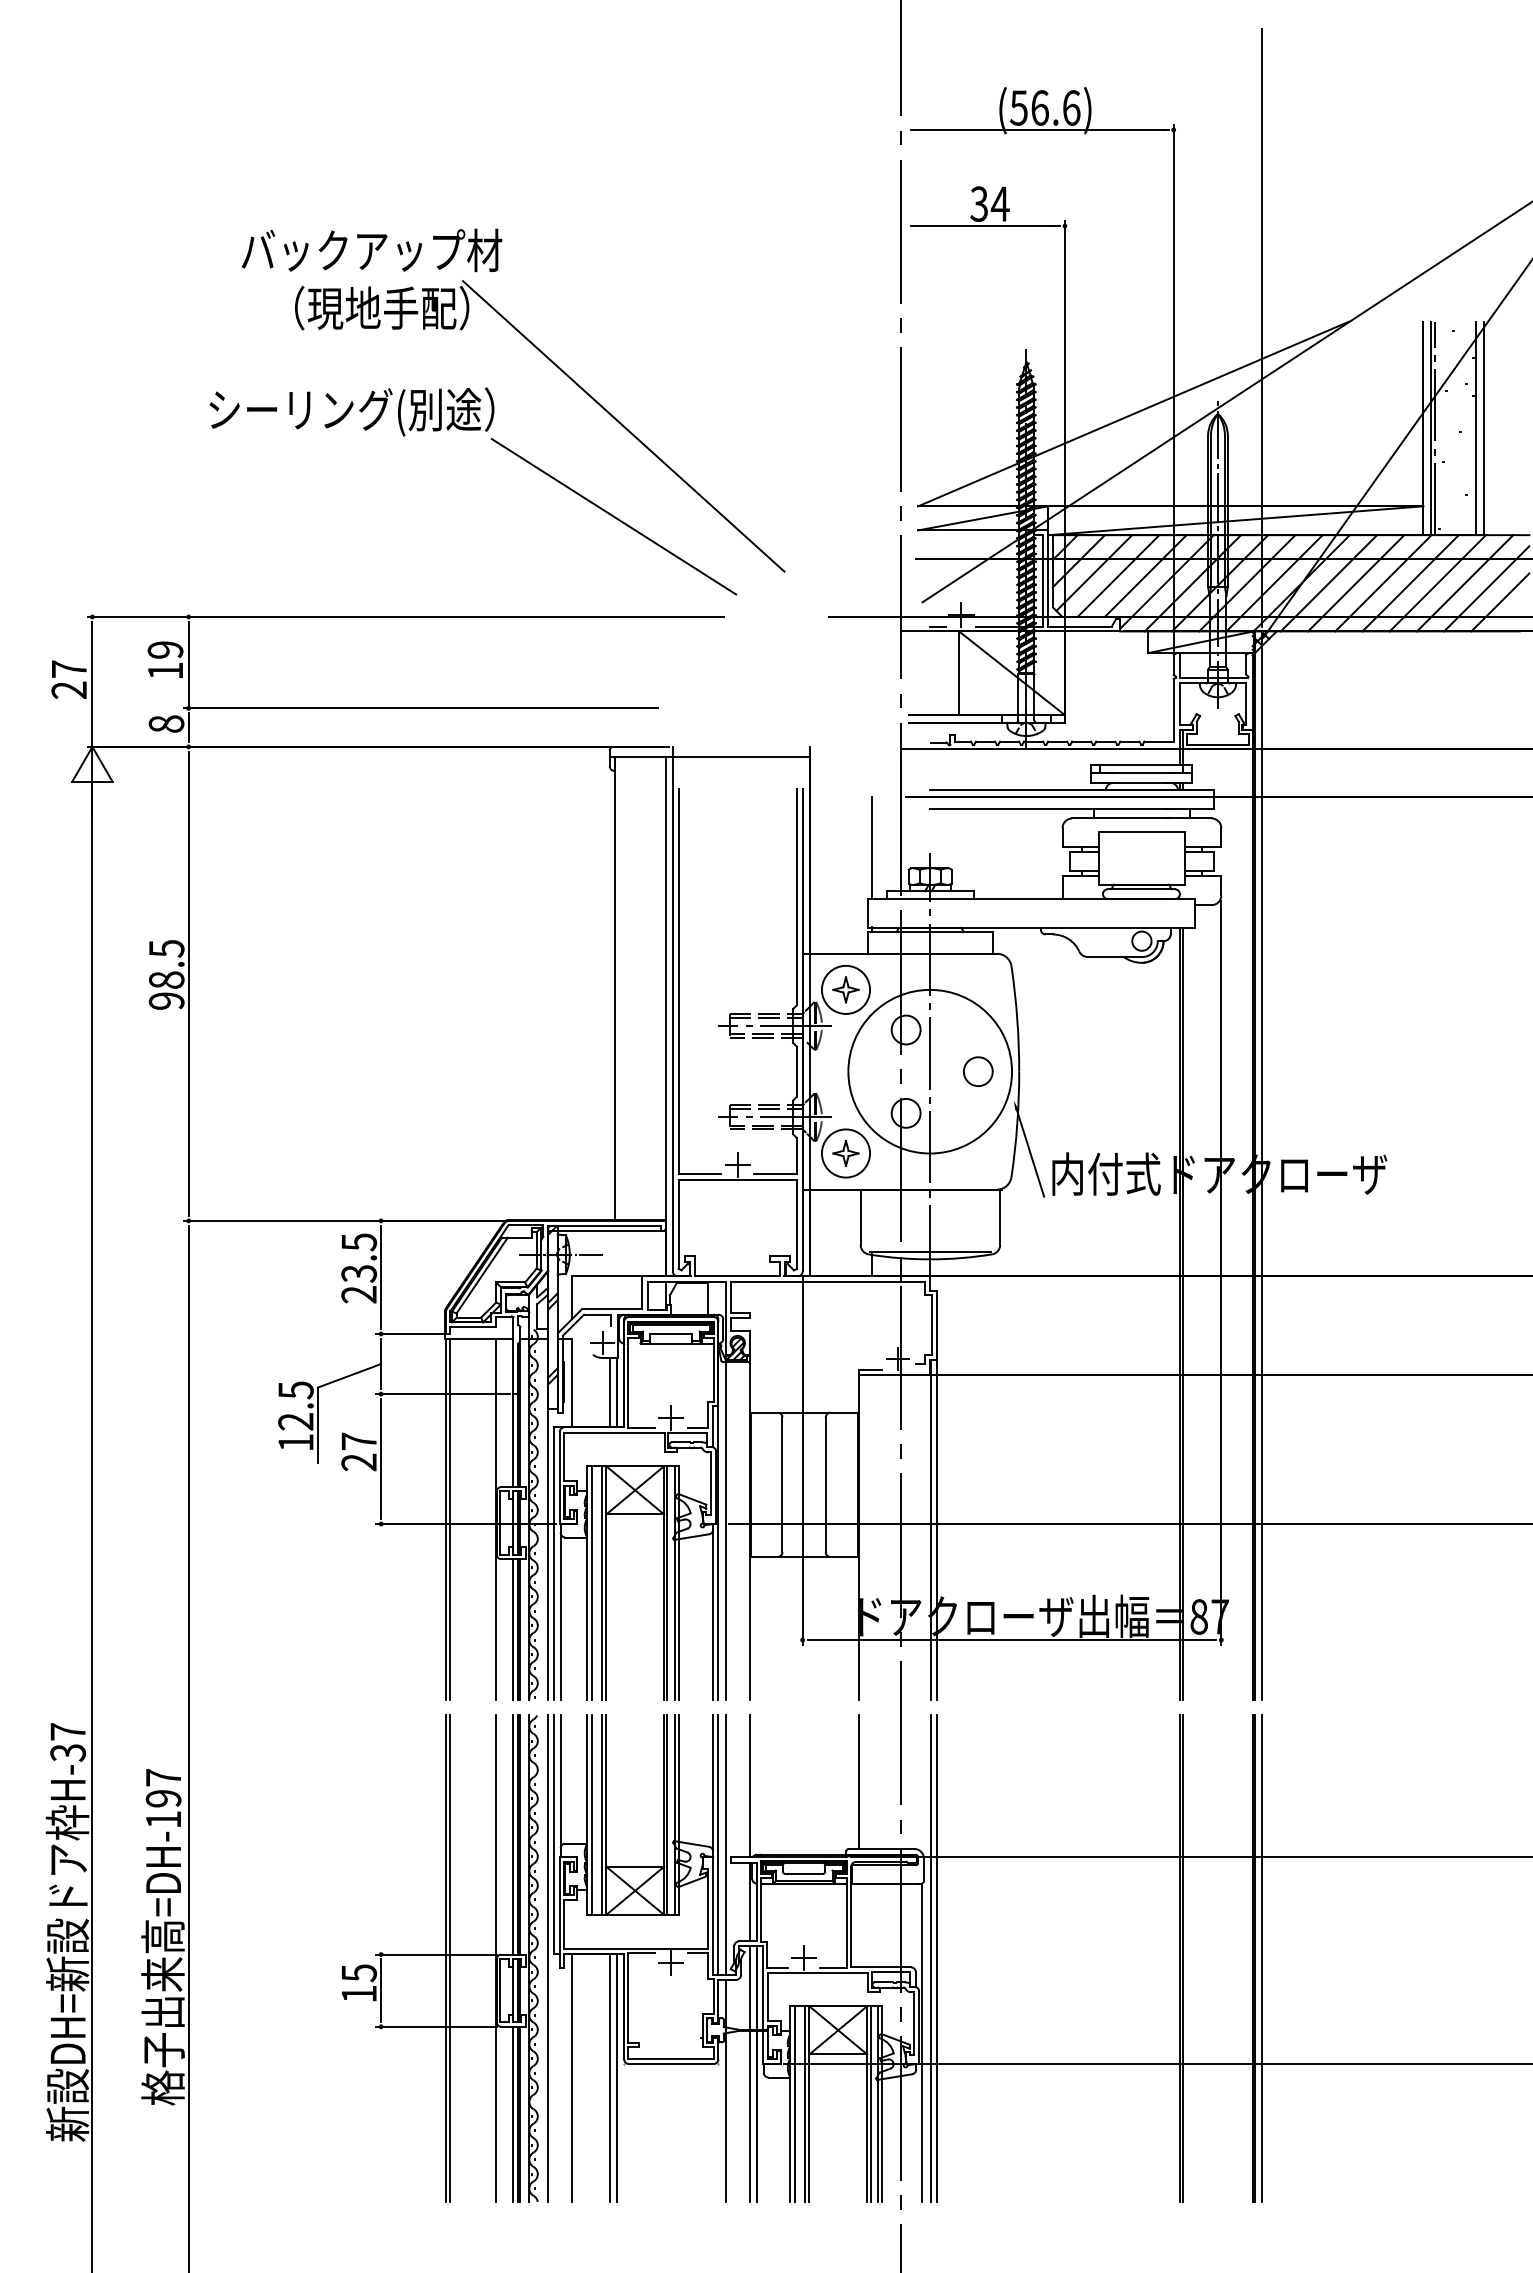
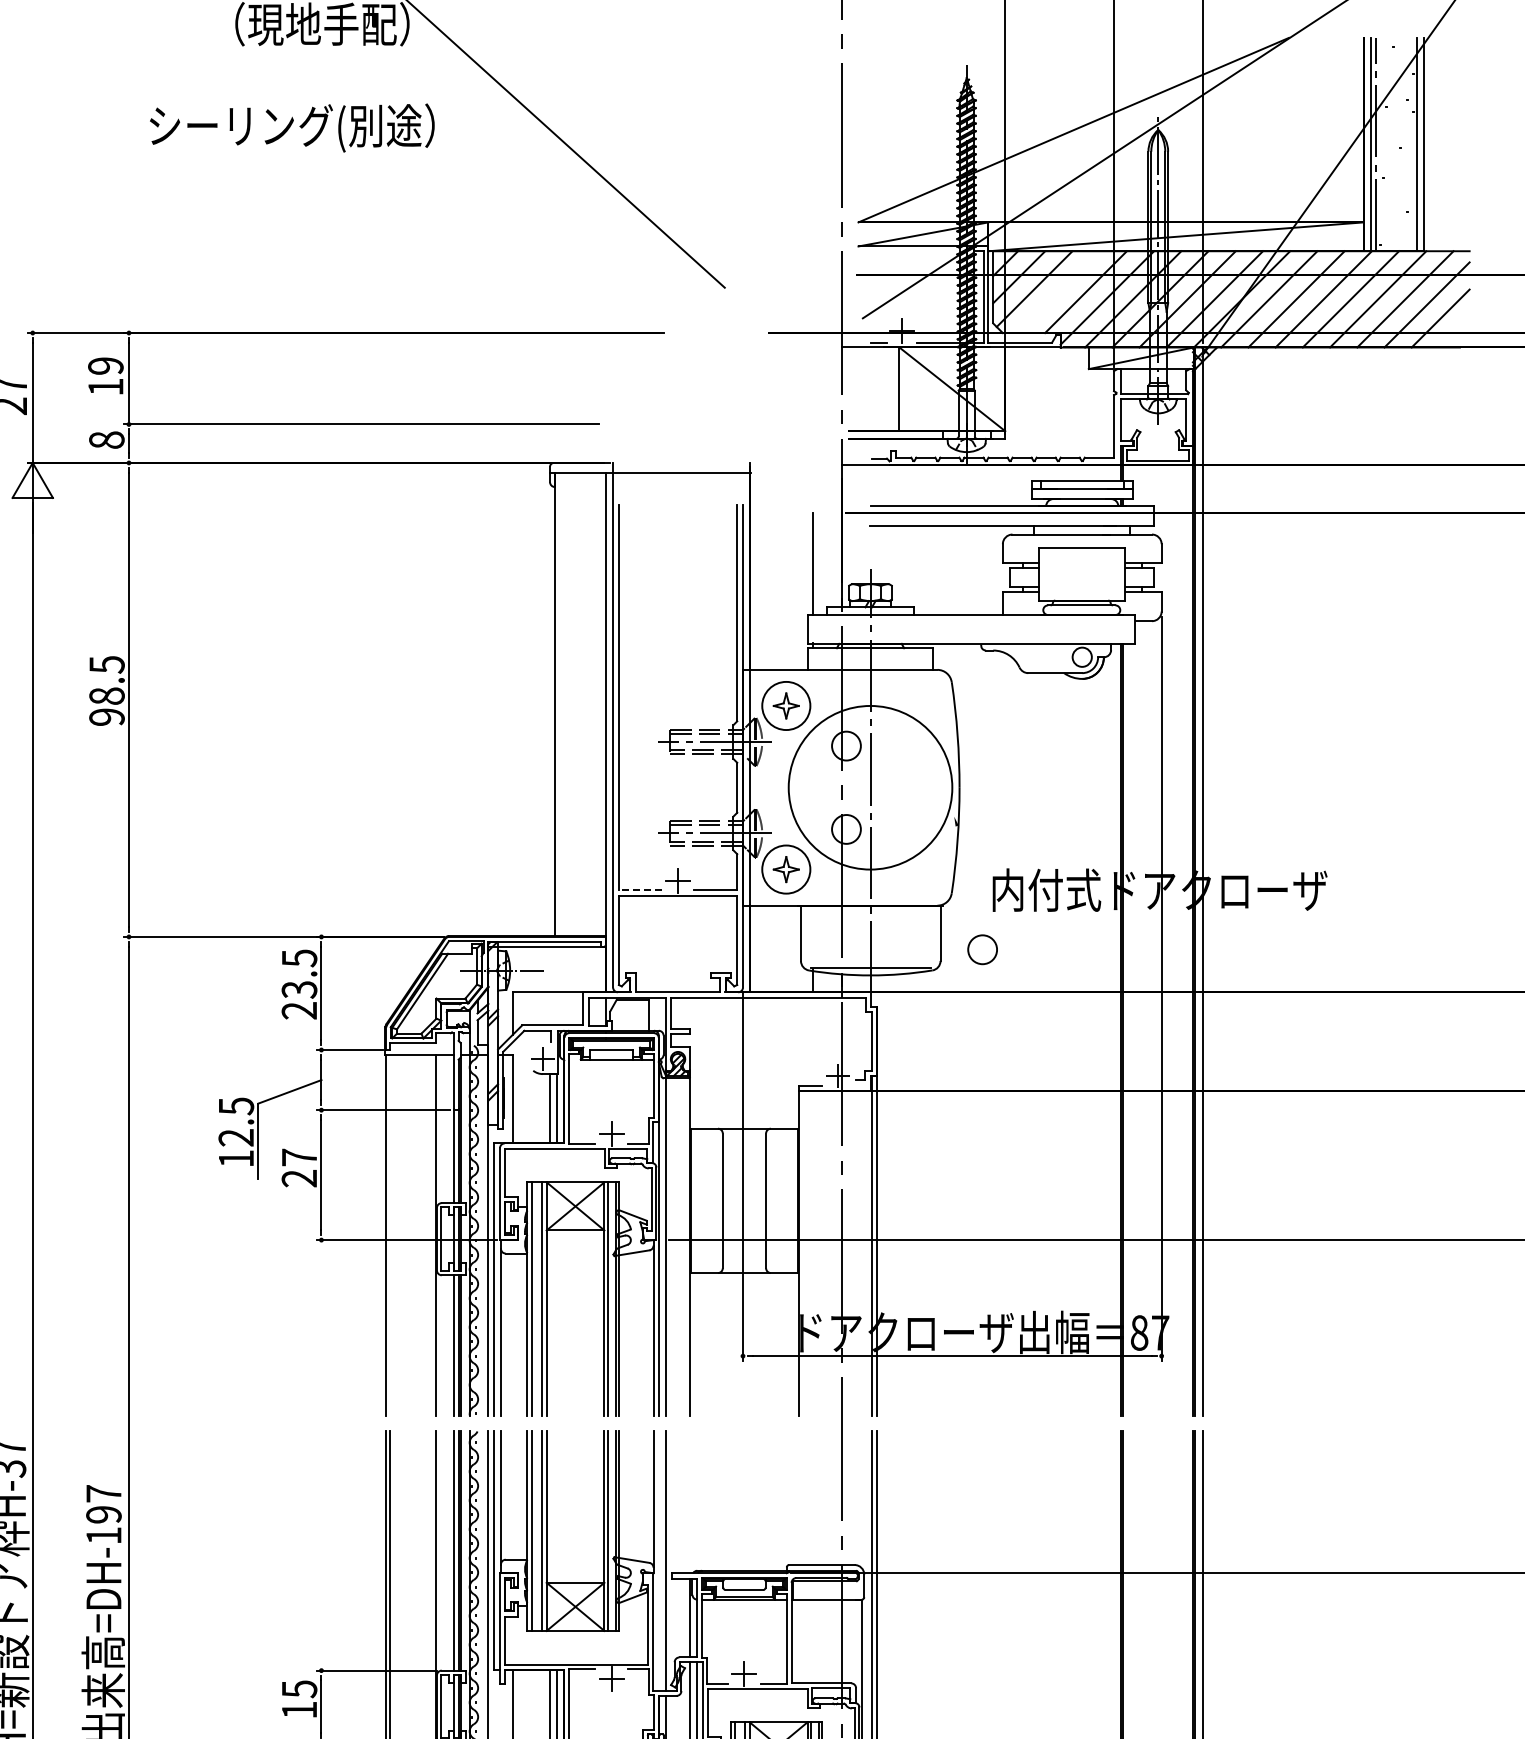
line: (613, 516) -> (553, 232), removed
line: (1118, 576) -> (1058, 292), removed
circle: (978, 1071) -> (982, 949), moved
line: (1030, 1153) -> (970, 869), removed
line: (699, 1174) -> (639, 890), solid -> dashed
line: (449, 1518) -> (389, 1234), removed
line: (858, 1781) -> (798, 1497), removed
line: (749, 1786) -> (689, 1502), removed
line: (718, 1845) -> (658, 1561), removed

